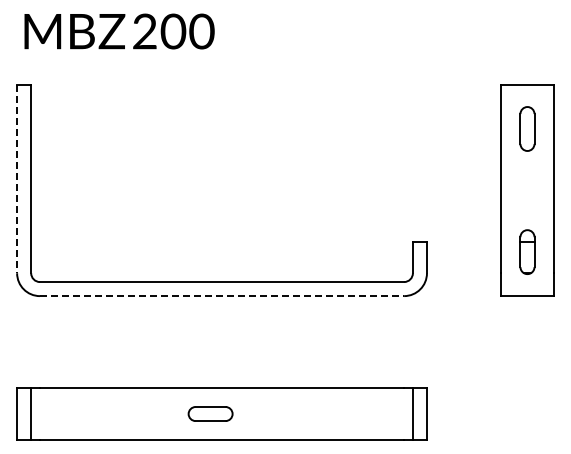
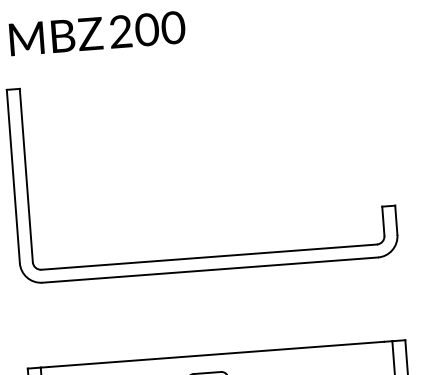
line: (17, 179) -> (13, 176), dashed -> solid
line: (222, 296) -> (210, 270), dashed -> solid

